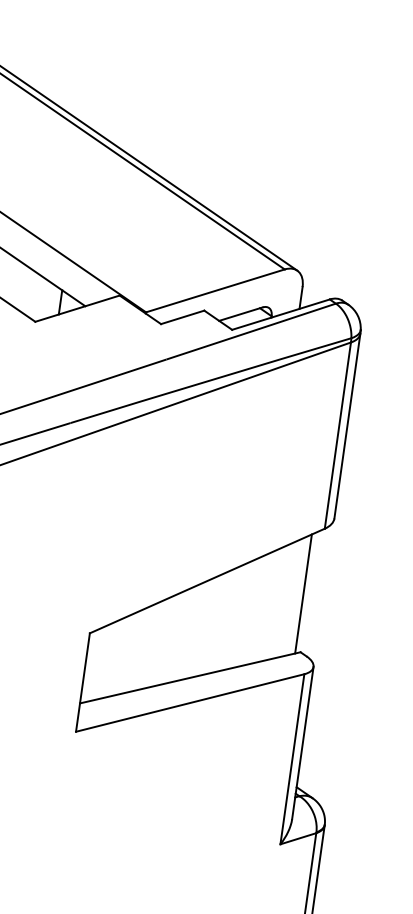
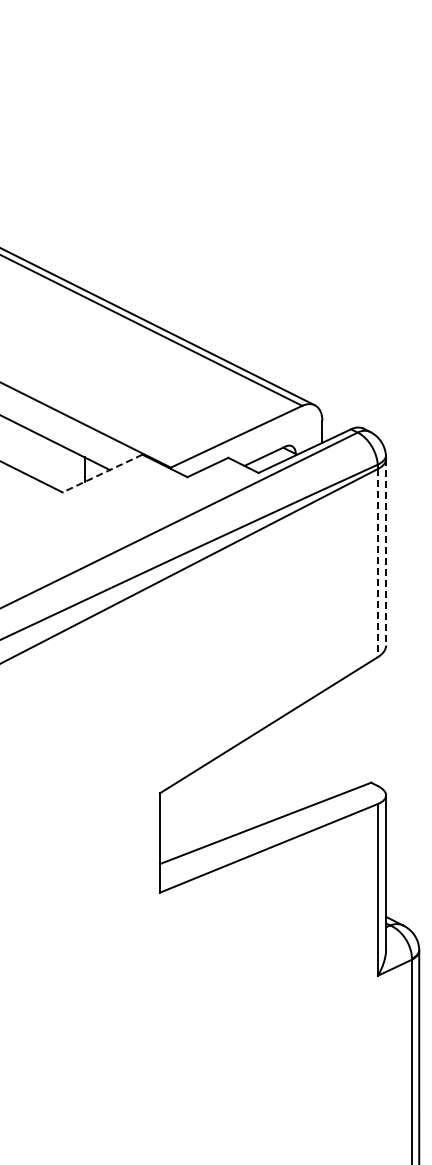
line: (77, 308) -> (102, 473), solid -> dashed
line: (347, 426) -> (386, 552), solid -> dashed
line: (338, 436) -> (378, 563), solid -> dashed
line: (304, 593) -> (366, 724), removed

